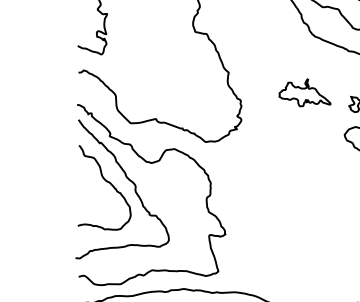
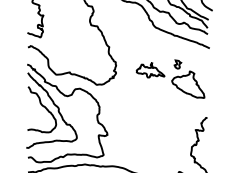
part: (304, 93) -> (150, 70), moved

